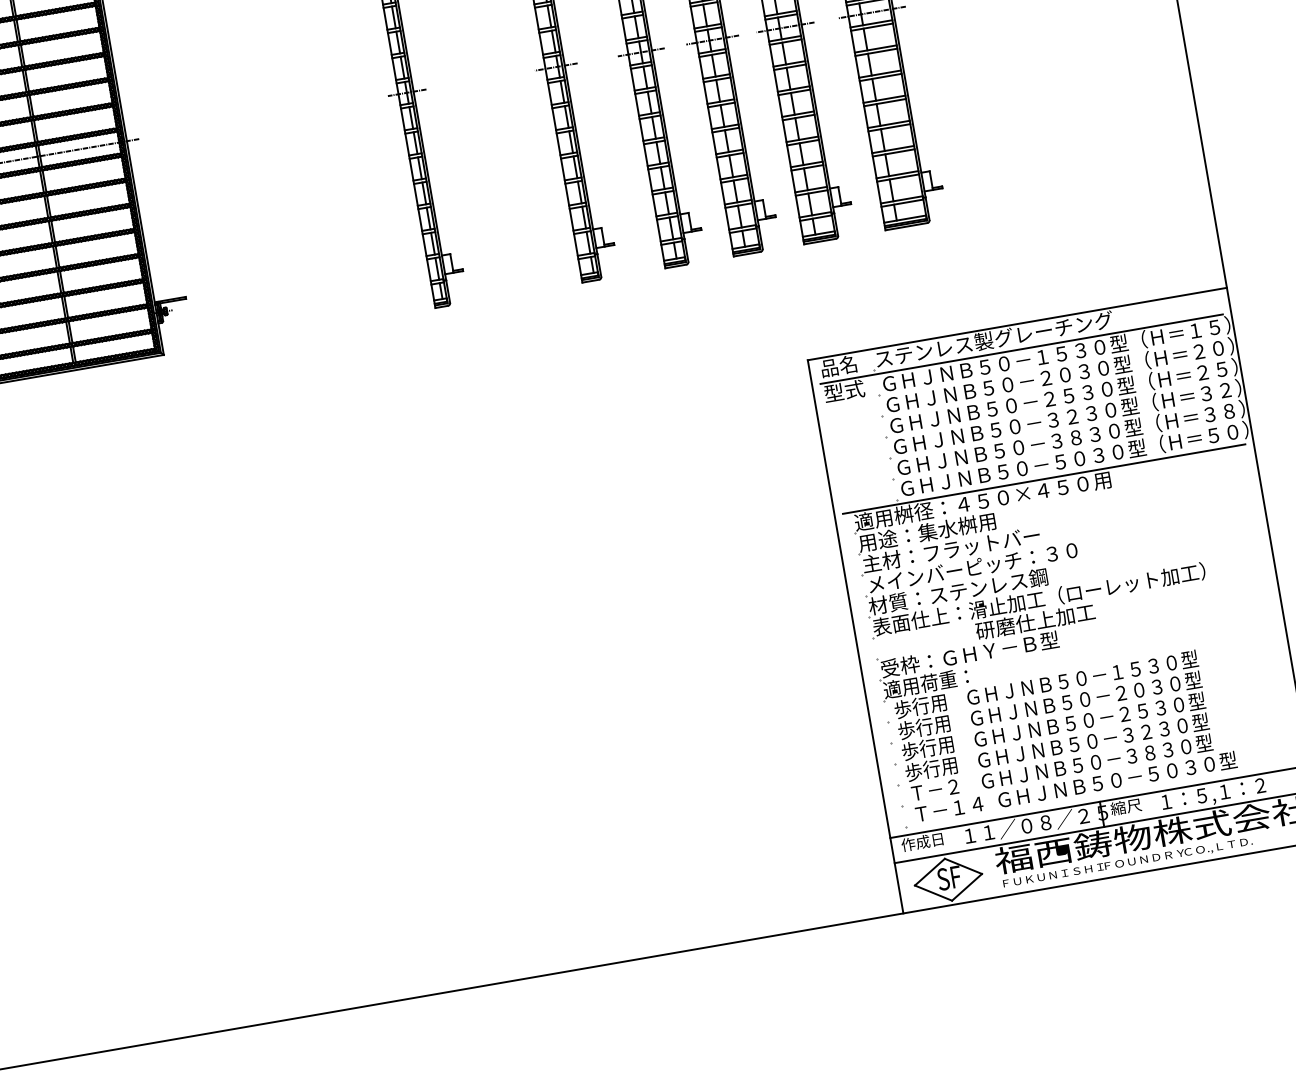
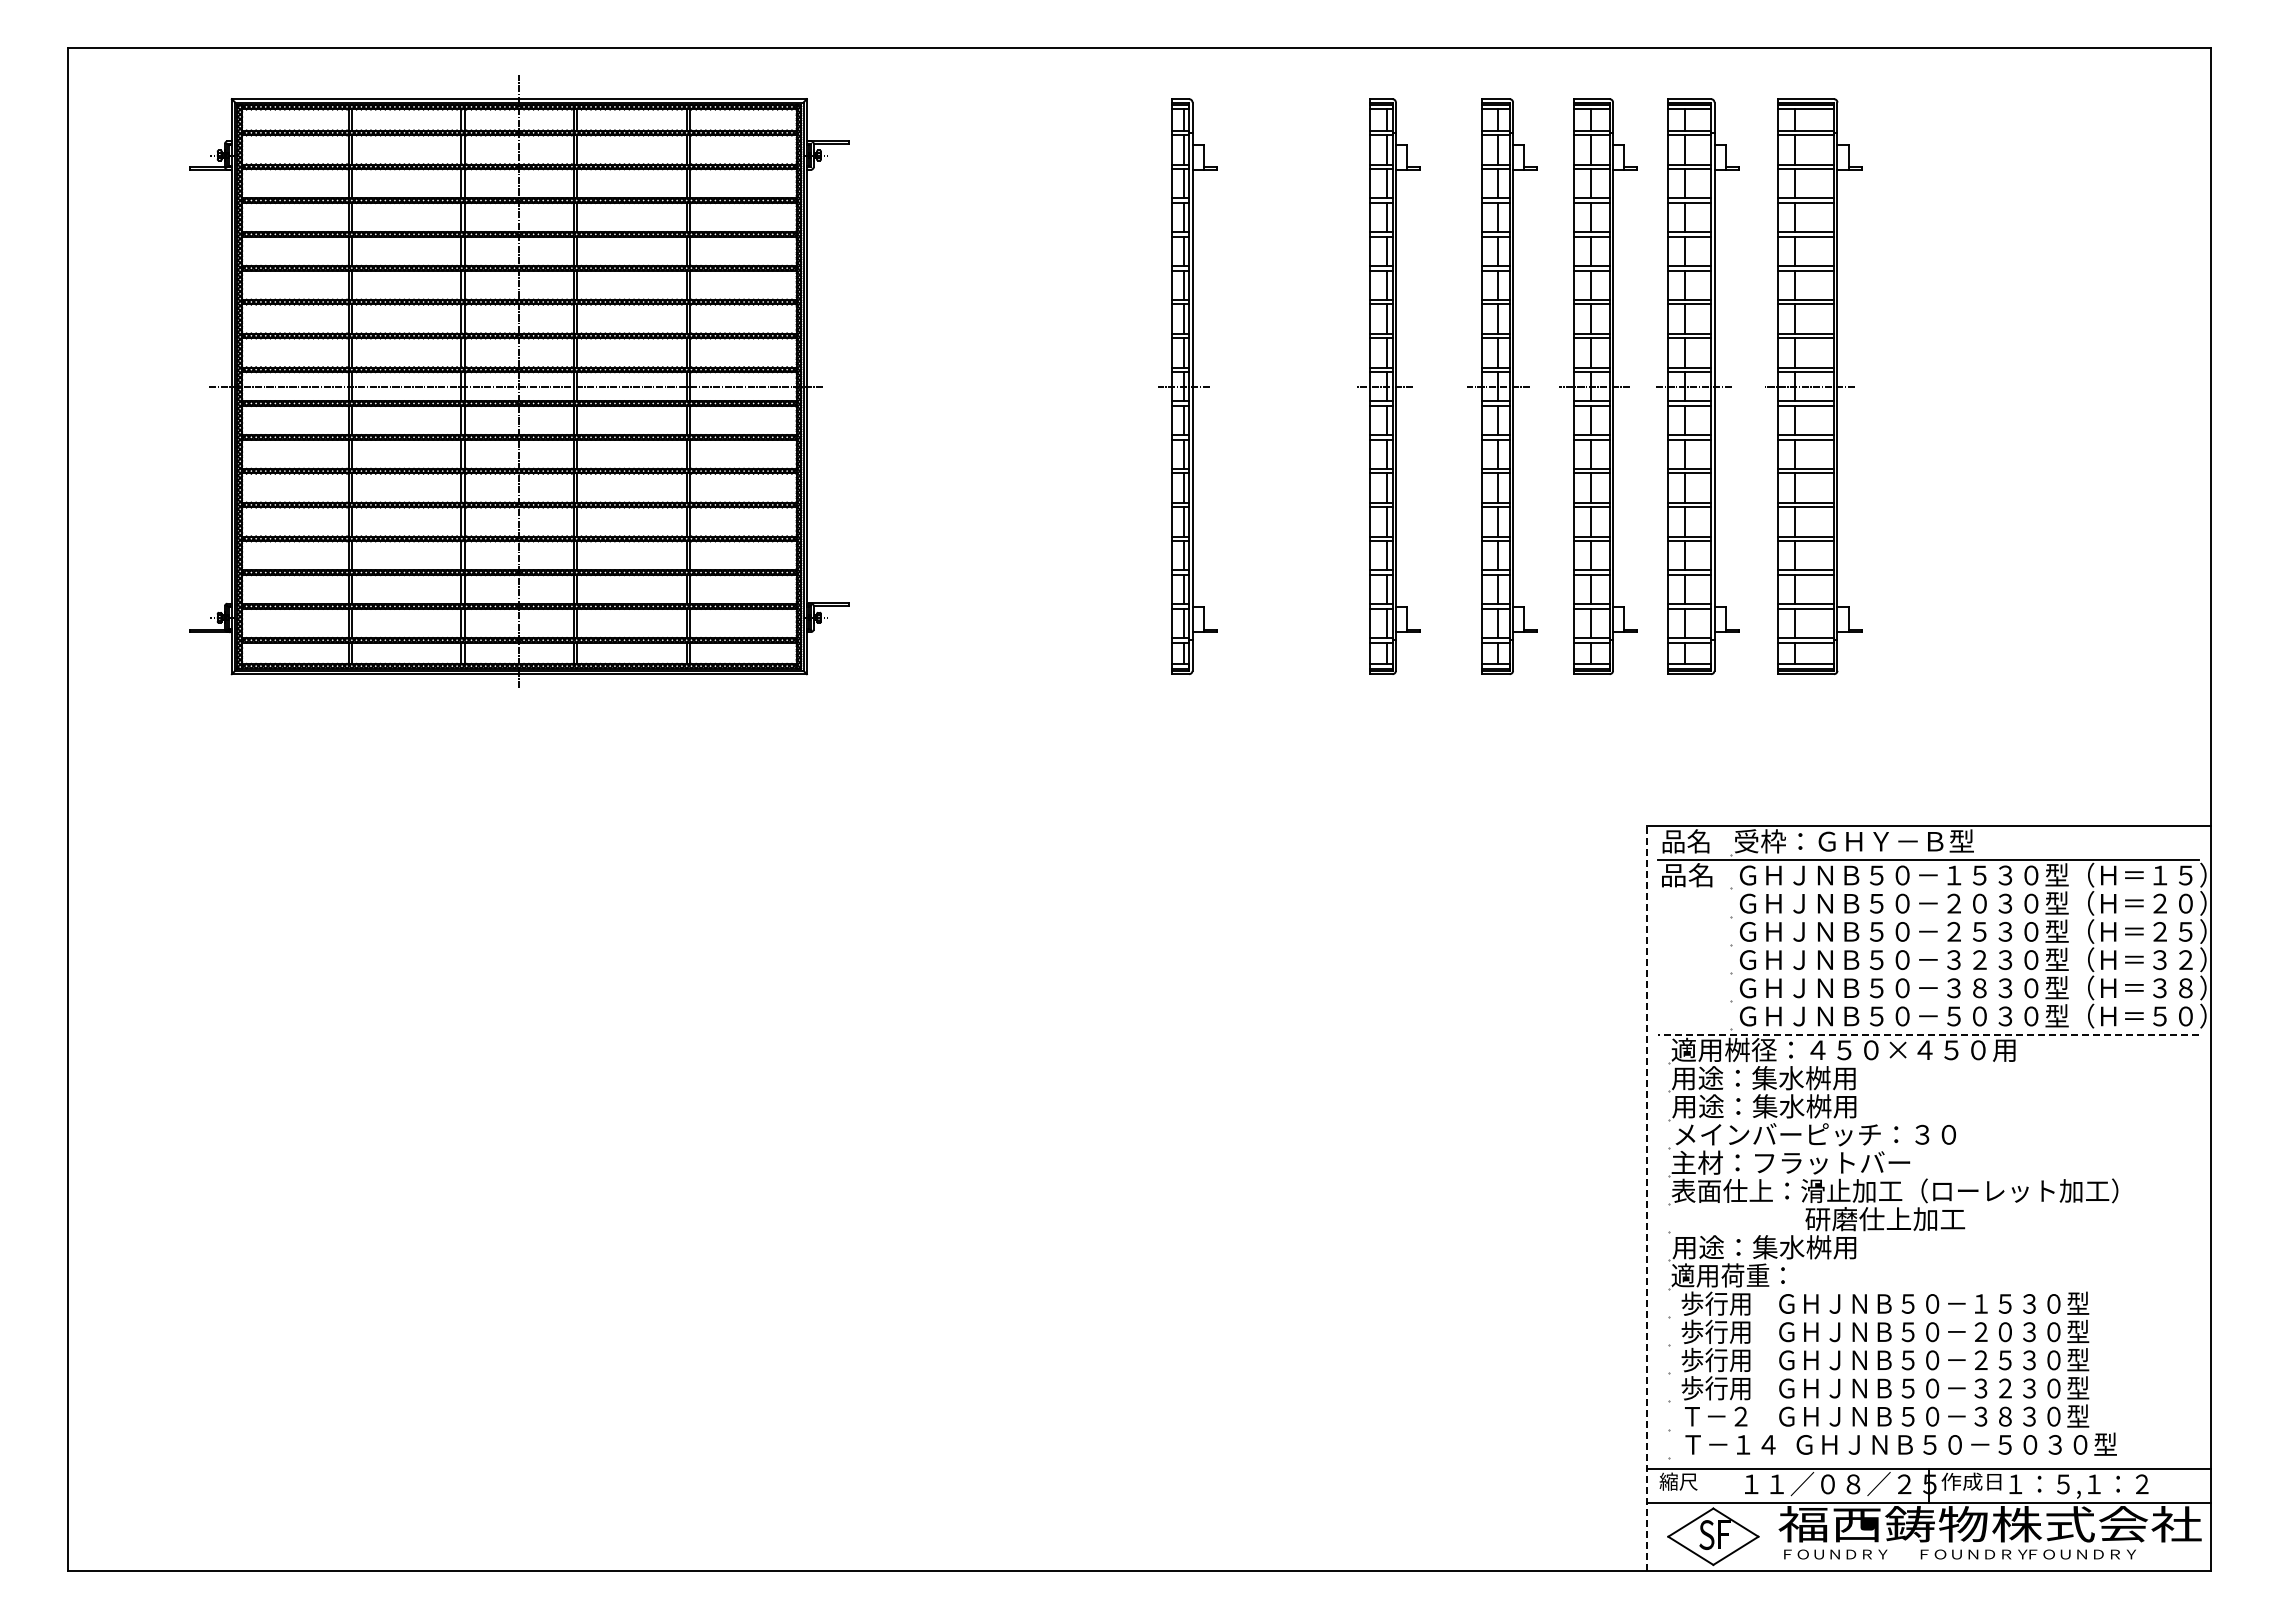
text: (993, 339) -> (1894, 841), ステンレス製グレーチング -> 受枠：ＧＨＹ－Ｂ型
text: (844, 391) -> (1687, 875), 型式 -> 品名
line: (1044, 479) -> (1928, 1035), solid -> dashed
text: (951, 549) -> (1791, 1106), 主材：フラットバー -> 用途：集水桝用
text: (957, 591) -> (1790, 1162), 材質：ステンレス鋼 -> 主材：フラットバー
line: (855, 636) -> (1646, 1197), solid -> dashed
text: (969, 654) -> (1791, 1247), 受枠：ＧＨＹ－Ｂ型 -> 用途：集水桝用
text: (1133, 805) -> (1971, 1481), 縮尺 -> 作成日
text: (922, 842) -> (1687, 1481), 作成日 -> 縮尺
text: (1224, 846) -> (2081, 1555), ＣＯ.,ＬＴＤ. -> ＦＯＵＮＤＲＹ
text: (1057, 874) -> (1857, 1554), ＦＵＫＵＮＩＳＨＩ -> ＦＯＵＮＤＲＹ

